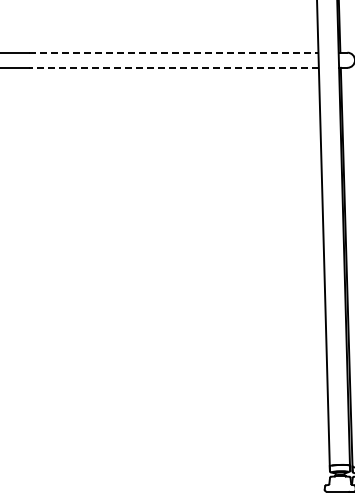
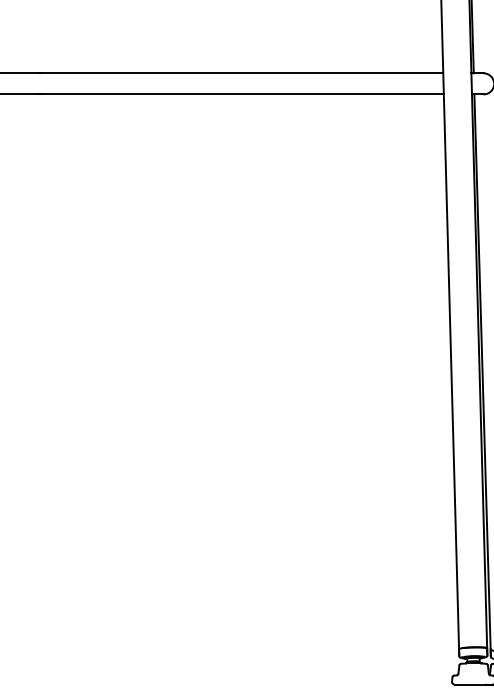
line: (173, 52) -> (241, 73), dashed -> solid
line: (173, 67) -> (241, 93), dashed -> solid

